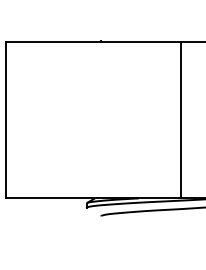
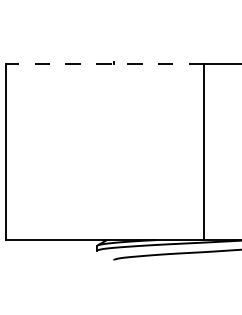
line: (92, 42) -> (104, 64), solid -> dashed

